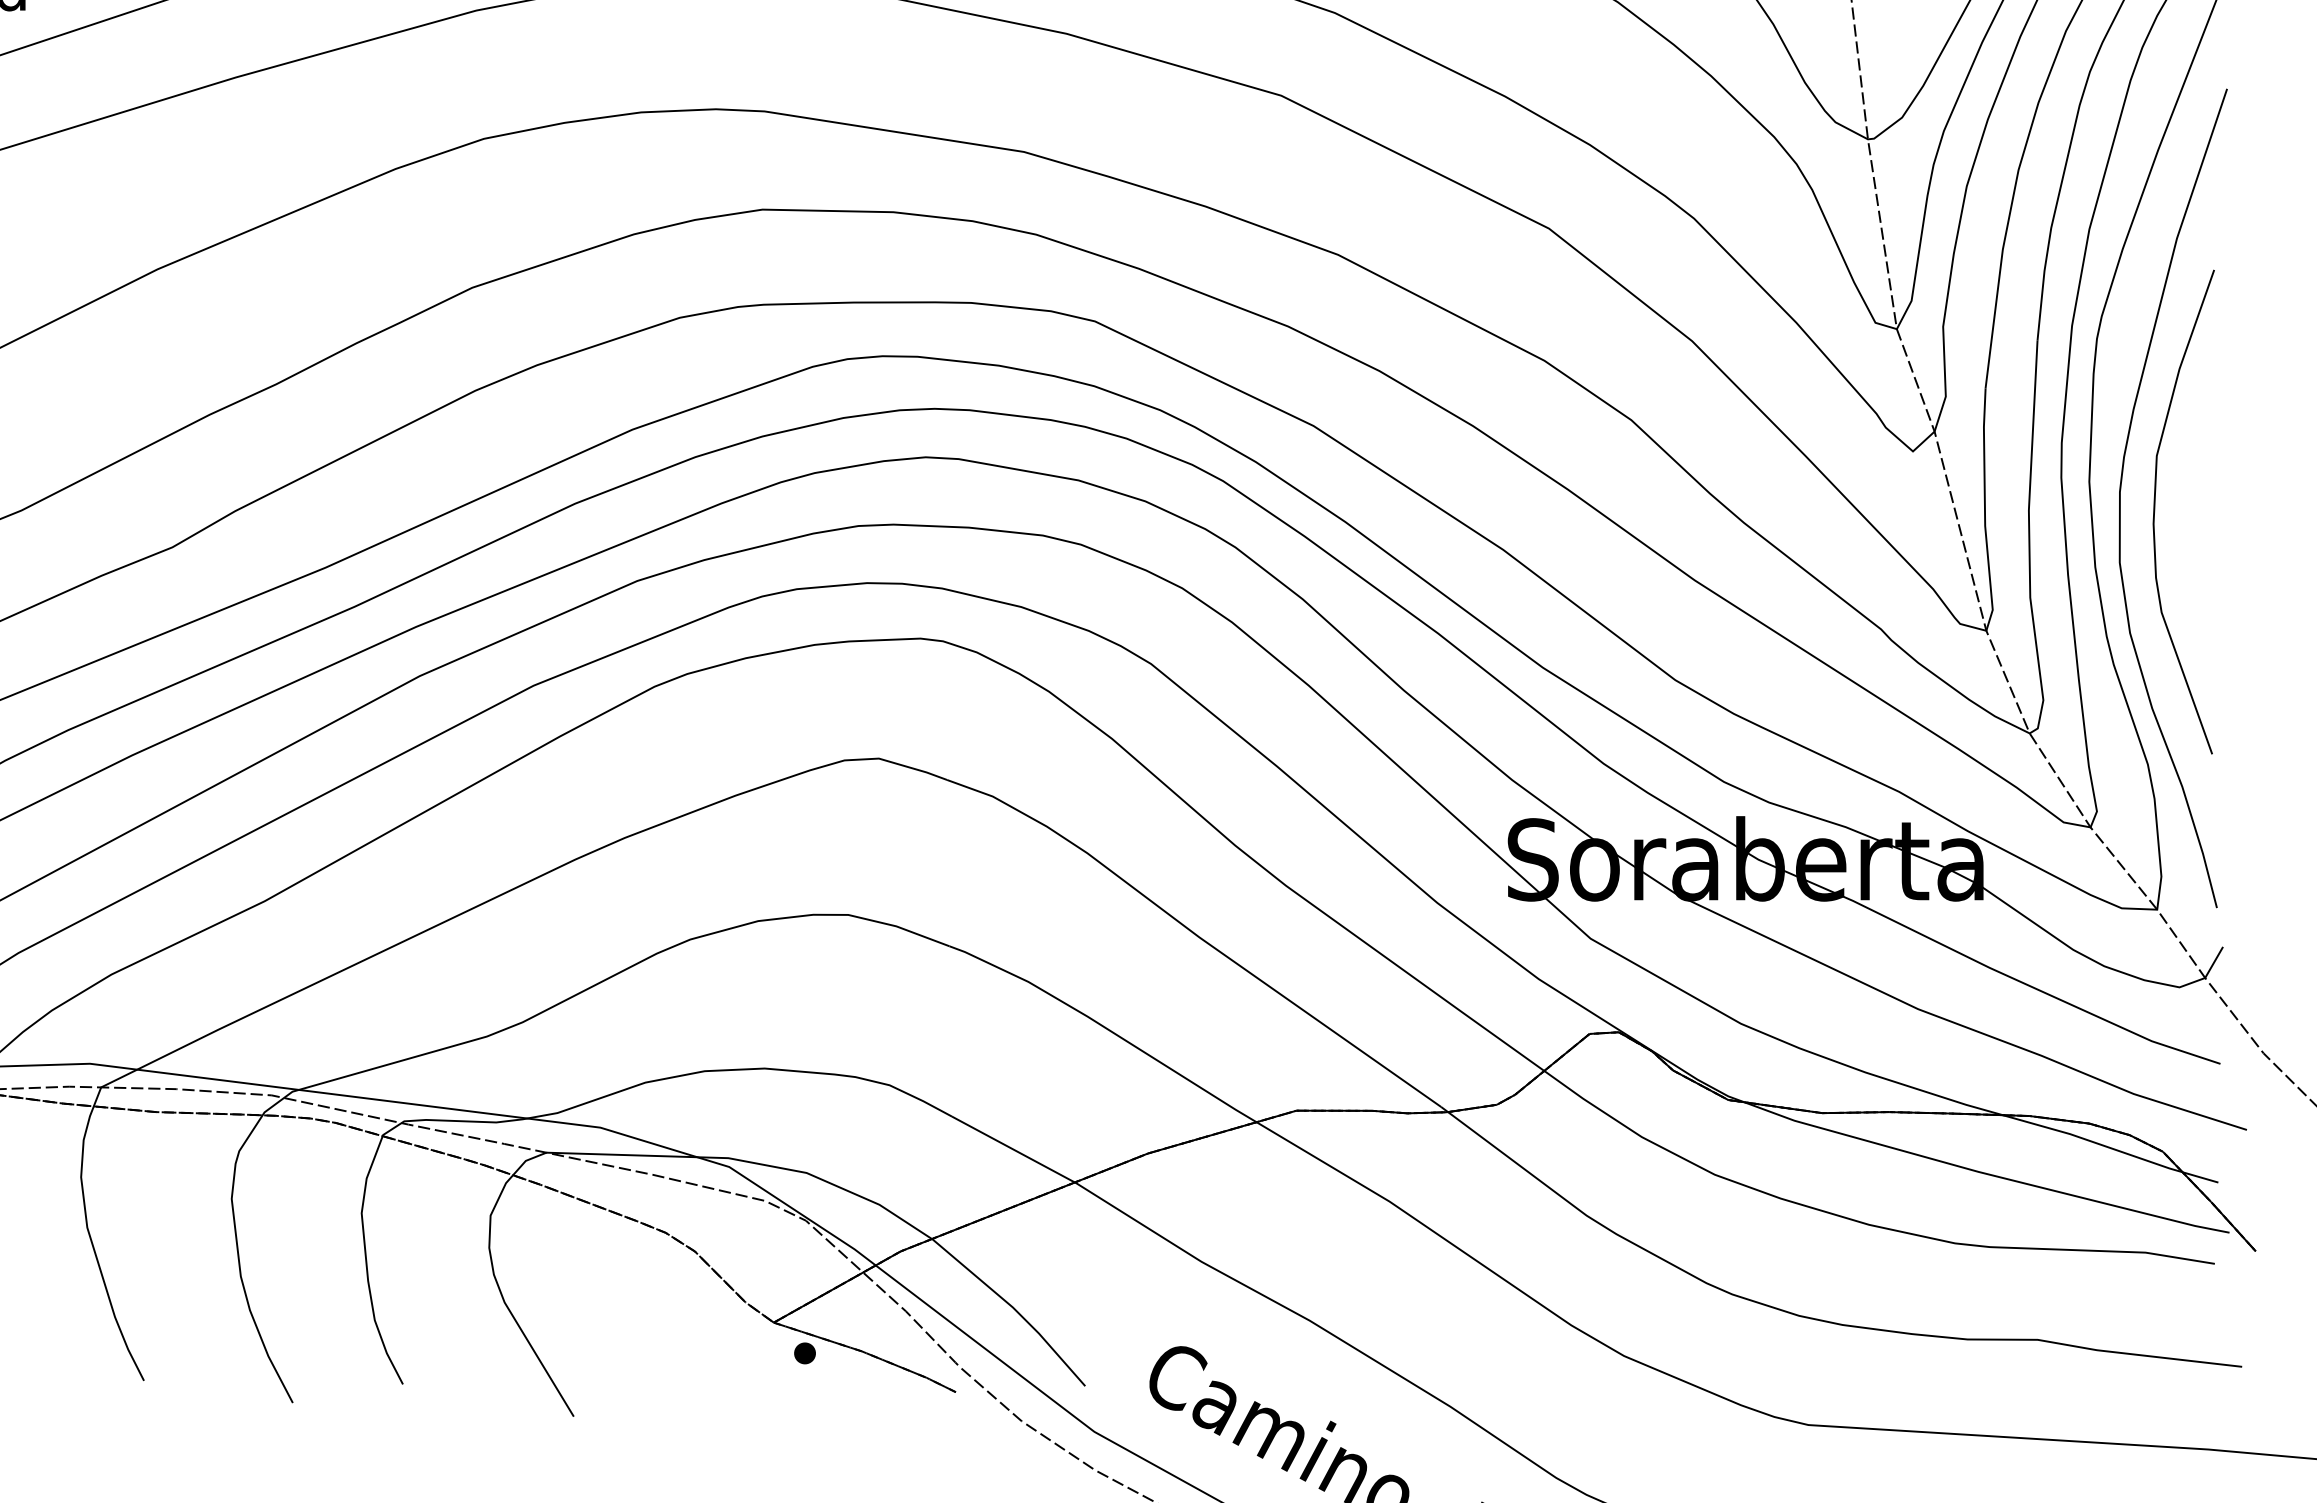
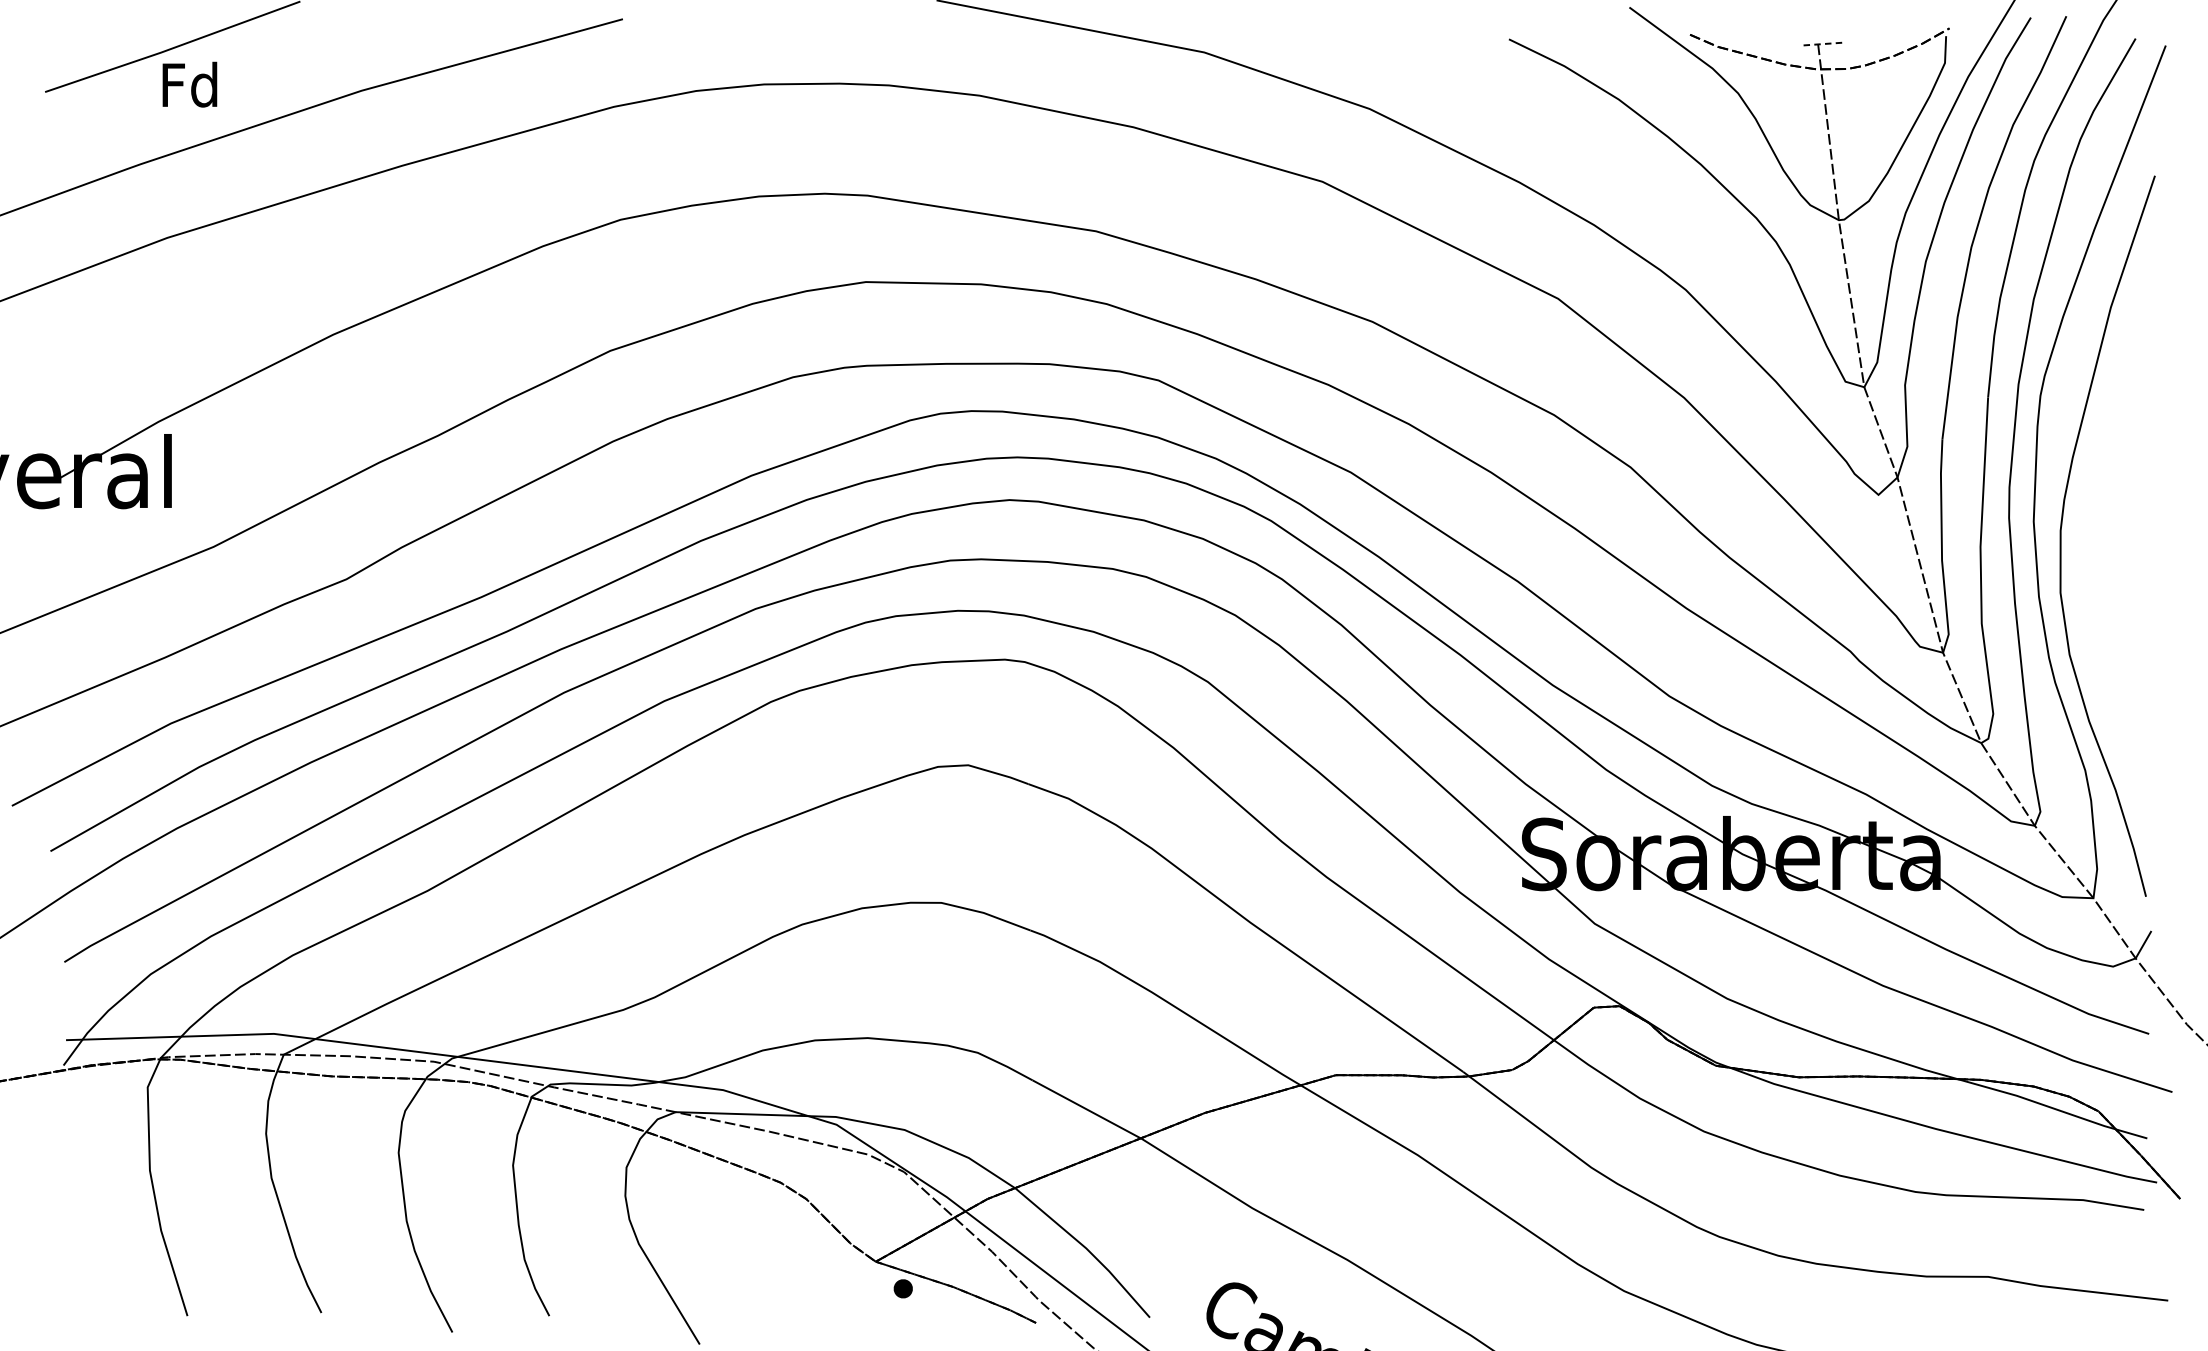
curve: (2154, 512) -> (2091, 548), removed

